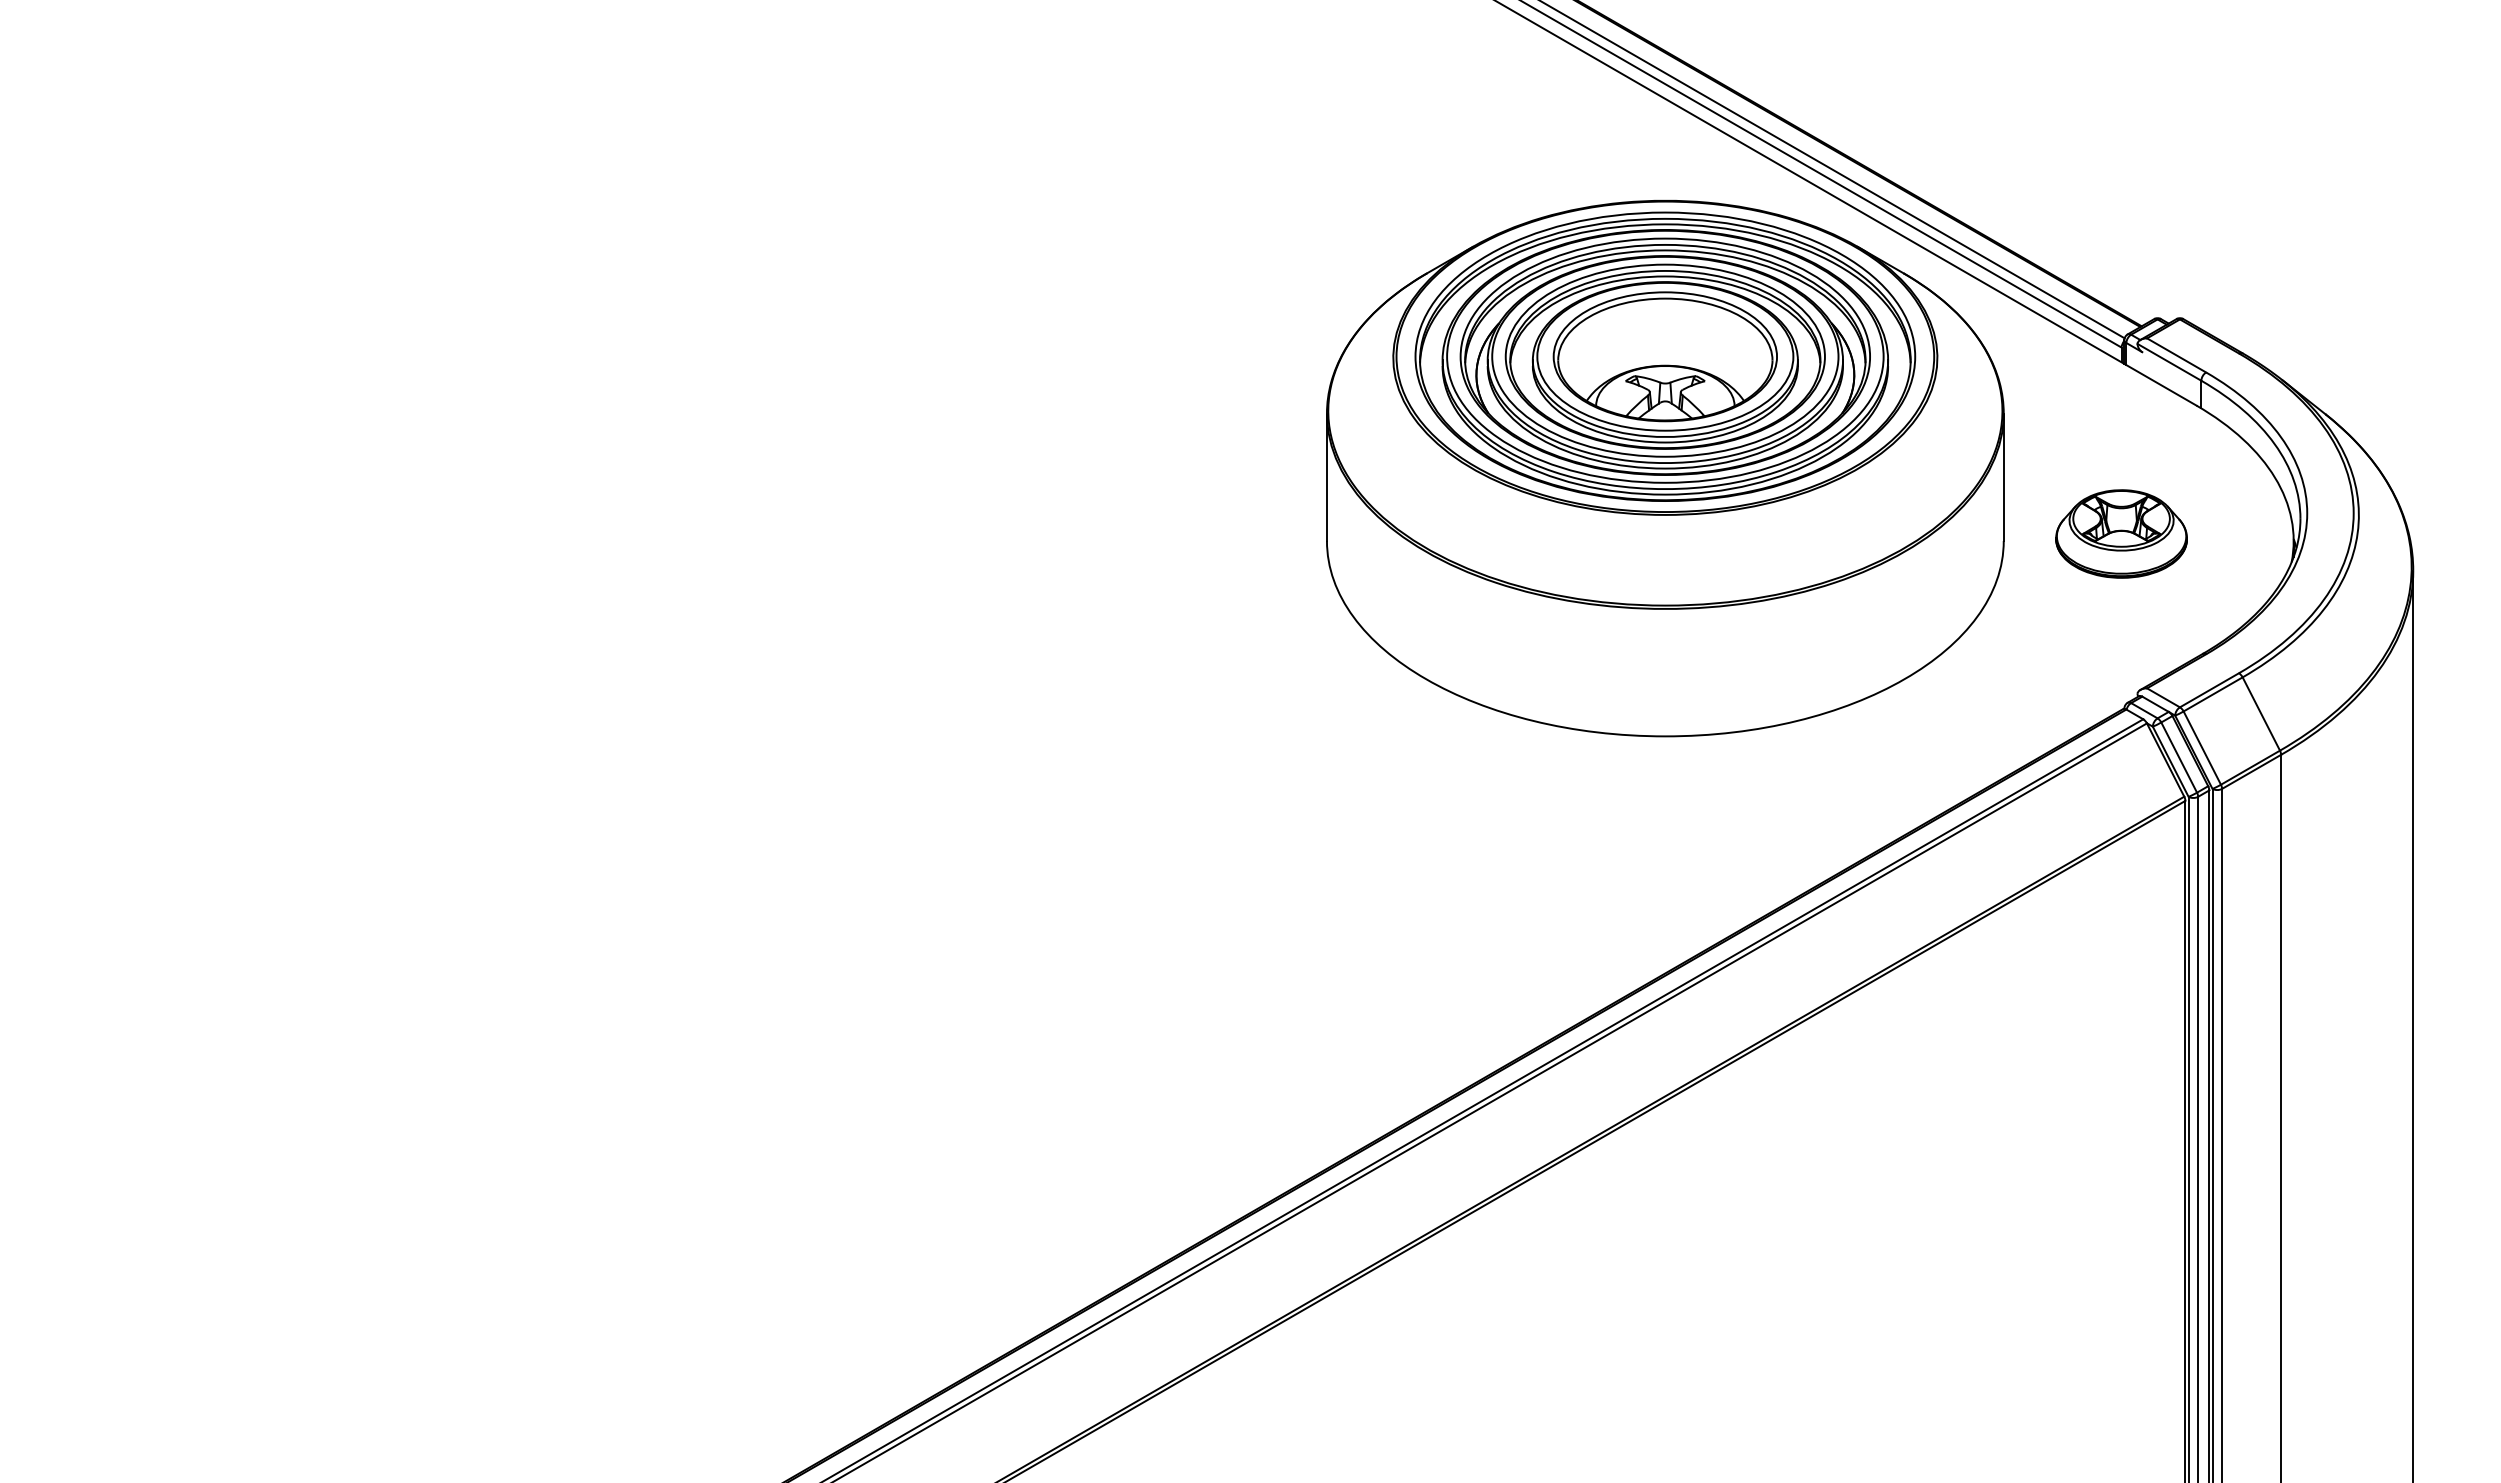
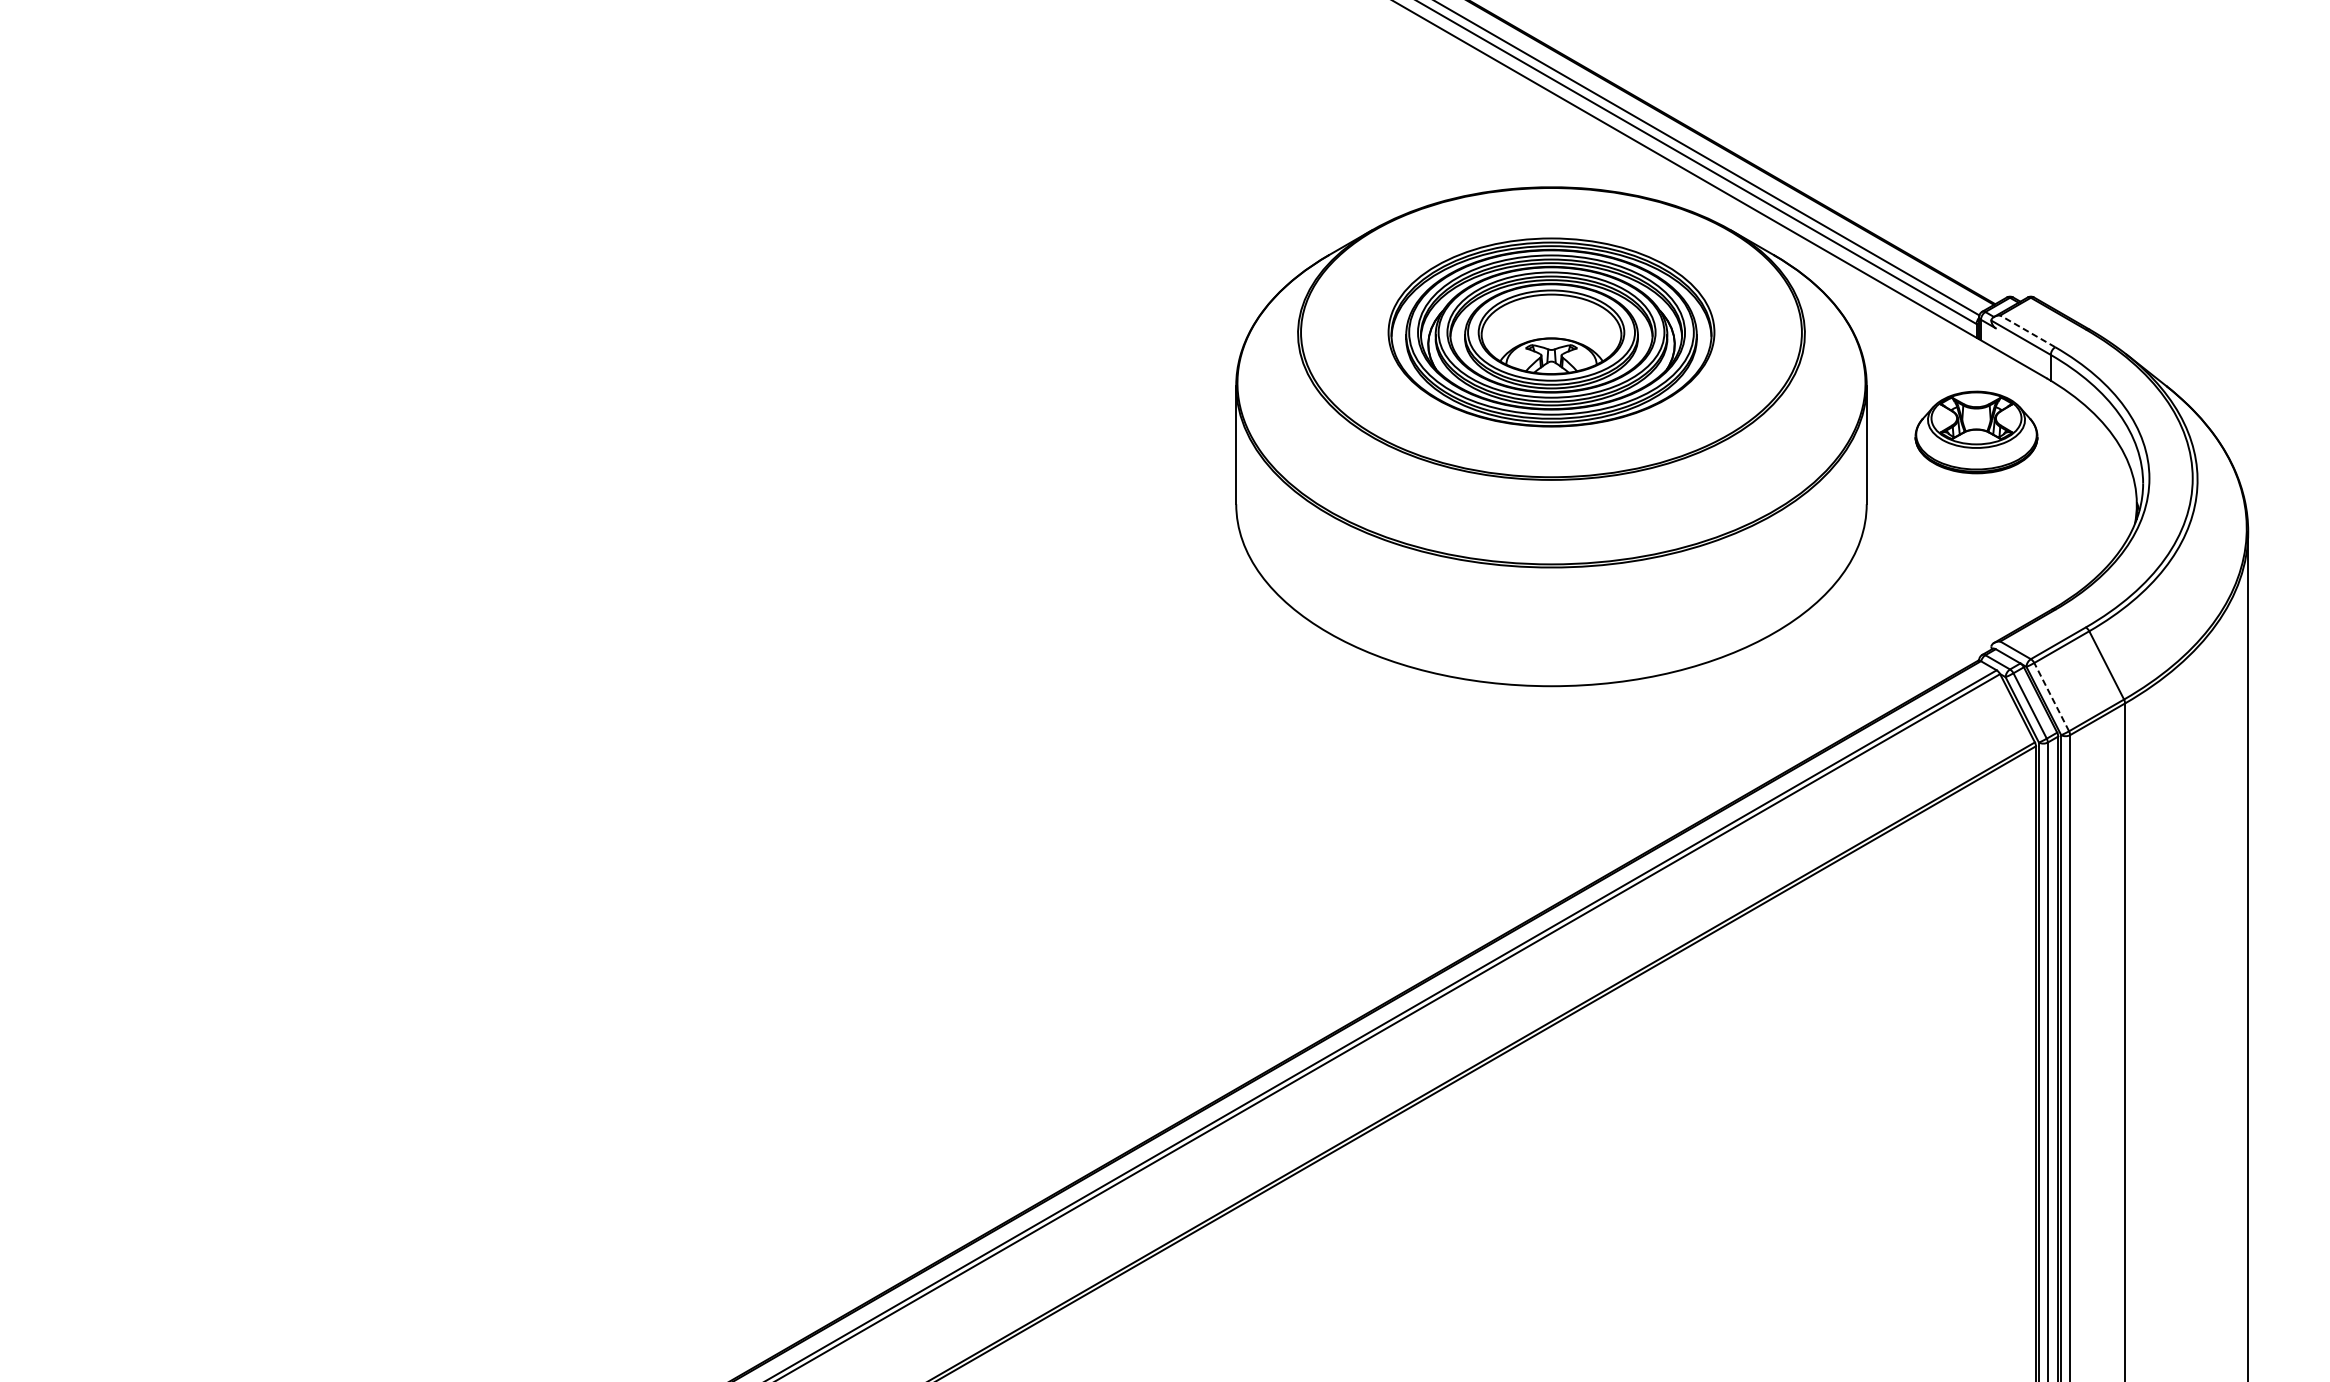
line: (2176, 355) -> (2027, 331), solid -> dashed
part: (1665, 356) -> (1551, 332), size x0.7
part: (2121, 533) -> (1976, 432), moved
line: (2202, 747) -> (2051, 696), solid -> dashed

